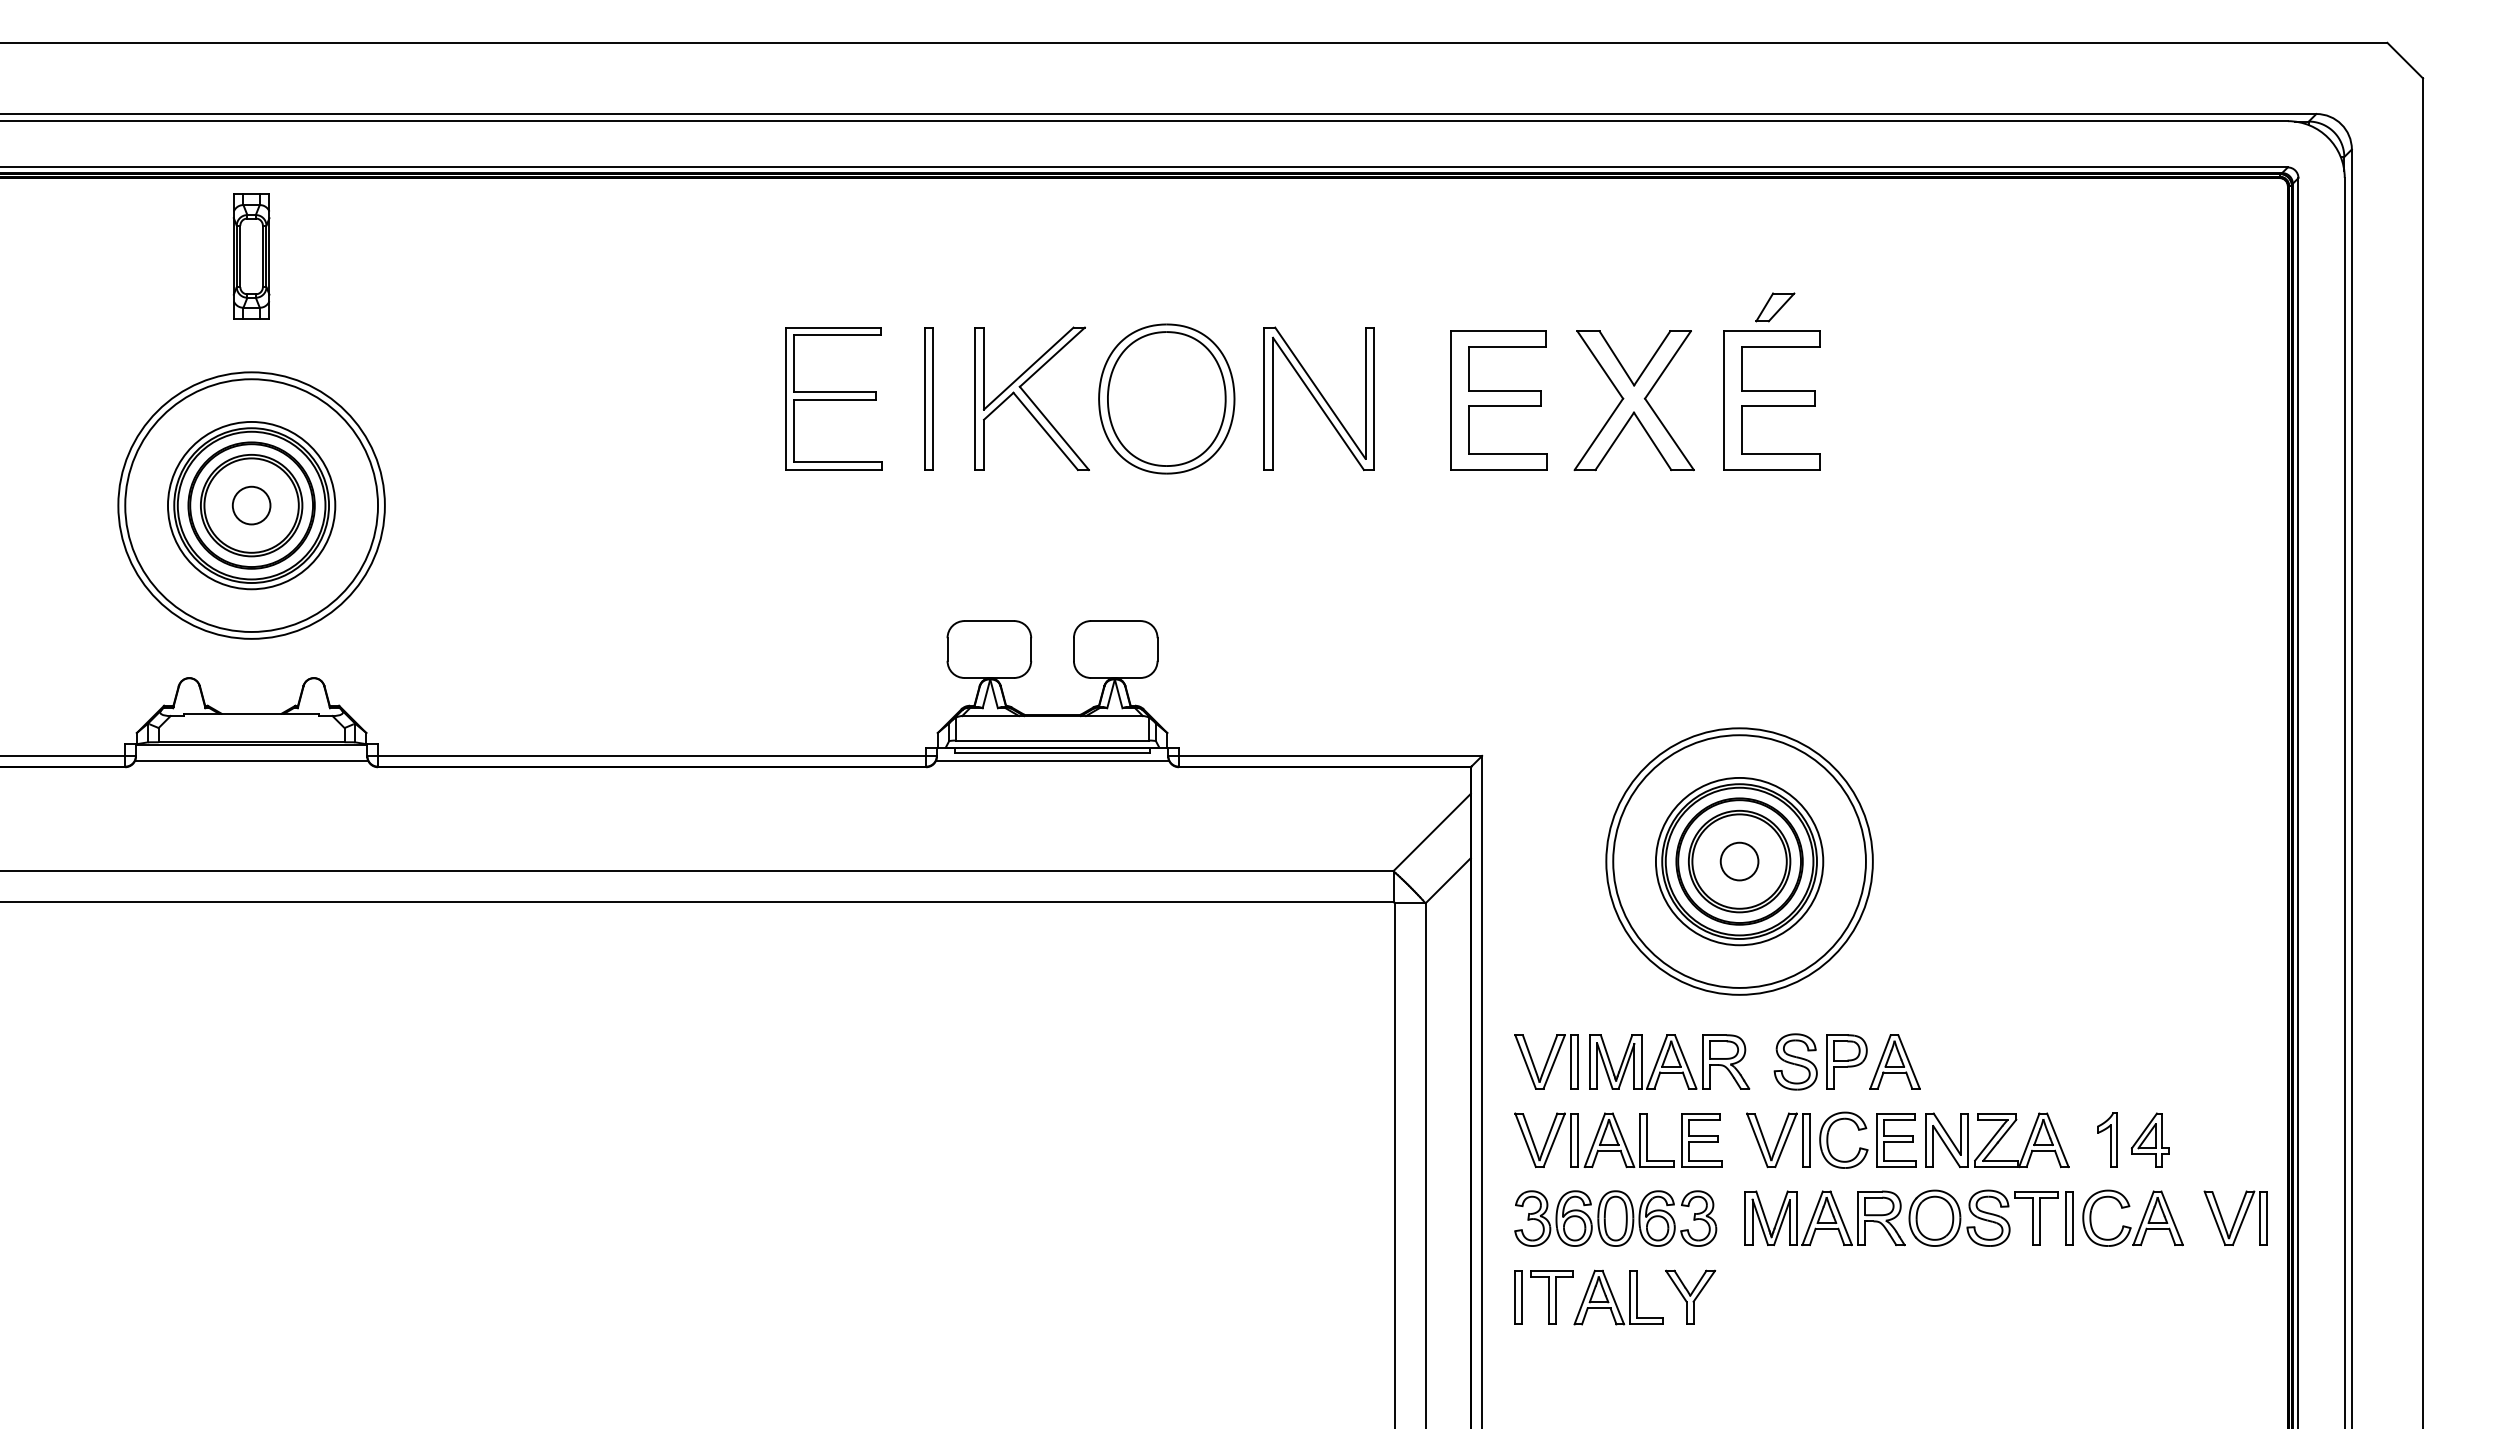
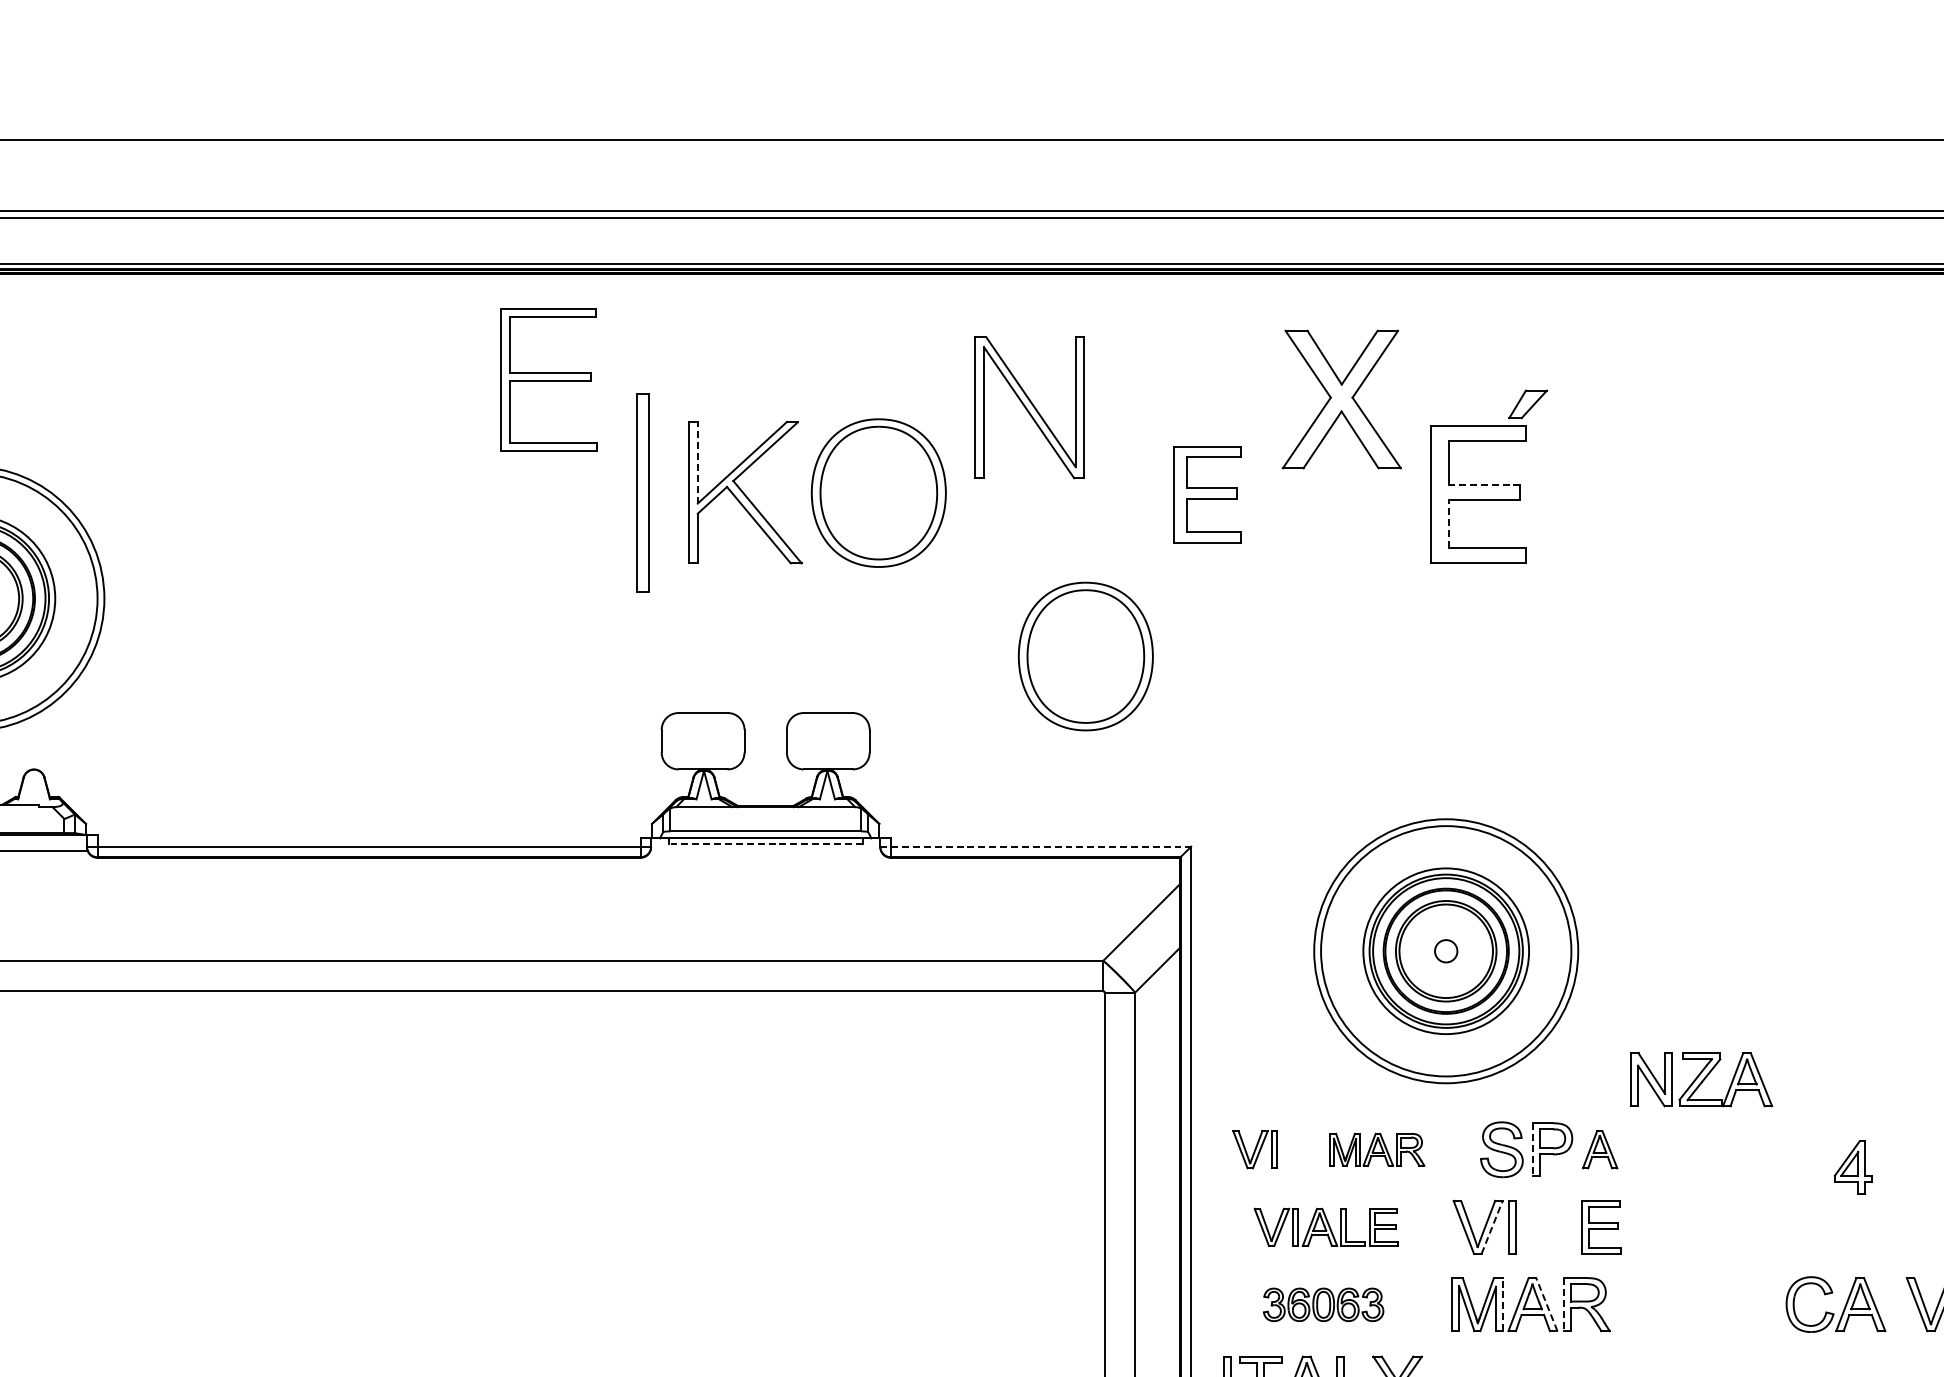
part: (1775, 307) -> (1528, 404), moved
line: (984, 368) -> (698, 462), solid -> dashed
line: (1777, 390) -> (1483, 484), solid -> dashed
part: (833, 398) -> (548, 379), moved
part: (928, 398) -> (642, 492), size x1.4
part: (1318, 398) -> (1029, 407), moved
part: (1498, 400) -> (1207, 494), size x0.7
part: (1633, 400) -> (1341, 399), moved
line: (1742, 429) -> (1449, 523), solid -> dashed
part: (1375, 563) -> (1085, 656), added
line: (1052, 753) -> (765, 844), solid -> dashed
line: (1325, 755) -> (1036, 846), solid -> dashed
line: (1052, 760) -> (765, 851), removed
circle: (1739, 861) -> (1446, 951), size x0.6
part: (1546, 1061) -> (1254, 1149), size x0.7
part: (1669, 1061) -> (1376, 1149), size x0.6
line: (1826, 1061) -> (1532, 1149), solid -> dashed
part: (1894, 1061) -> (1599, 1149), size x0.7
part: (1828, 1139) -> (1534, 1226), removed
part: (2107, 1139) -> (1810, 1226), removed
part: (2149, 1139) -> (1852, 1167), moved
part: (1618, 1140) -> (1326, 1227), size x0.7
line: (1786, 1140) -> (1492, 1227), solid -> dashed
part: (1997, 1140) -> (1701, 1079), moved
part: (1990, 1217) -> (1694, 1303), removed
part: (1615, 1218) -> (1323, 1304), size x0.6
line: (1797, 1218) -> (1503, 1304), solid -> dashed
line: (1841, 1218) -> (1547, 1304), solid -> dashed
line: (1858, 1218) -> (1563, 1304), solid -> dashed

